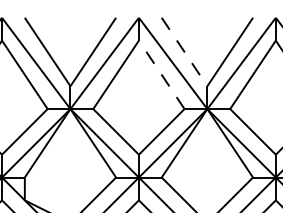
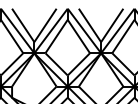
line: (185, 52) -> (90, 25), dashed -> solid
line: (160, 74) -> (78, 36), dashed -> solid

